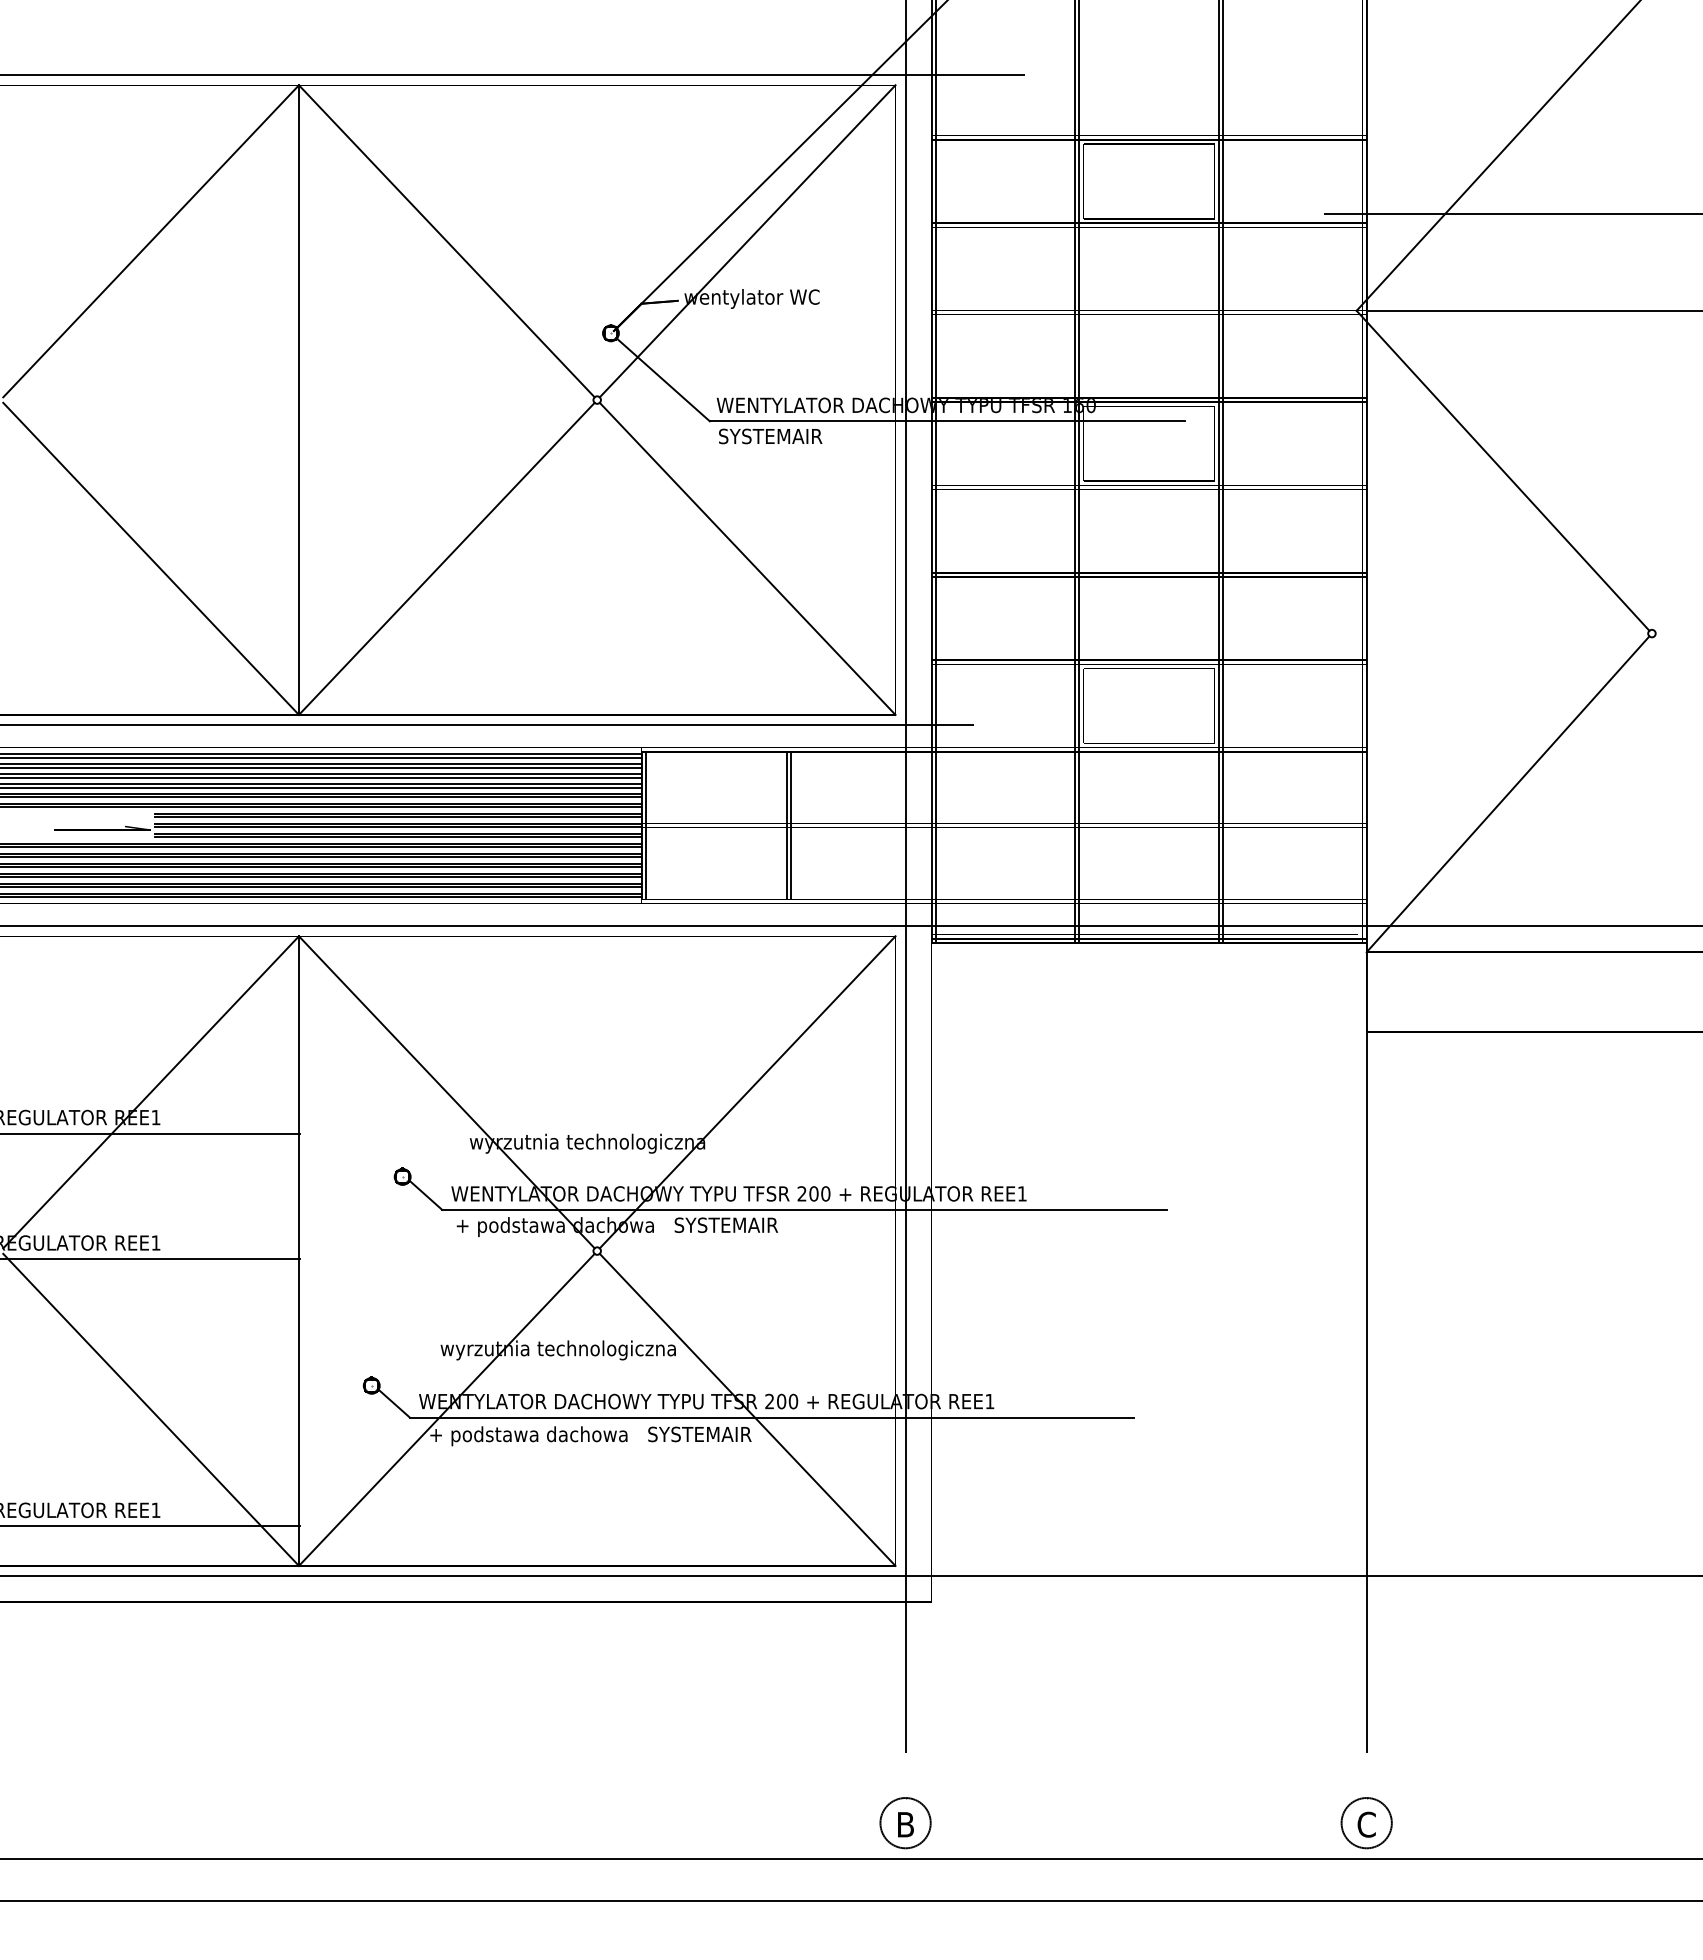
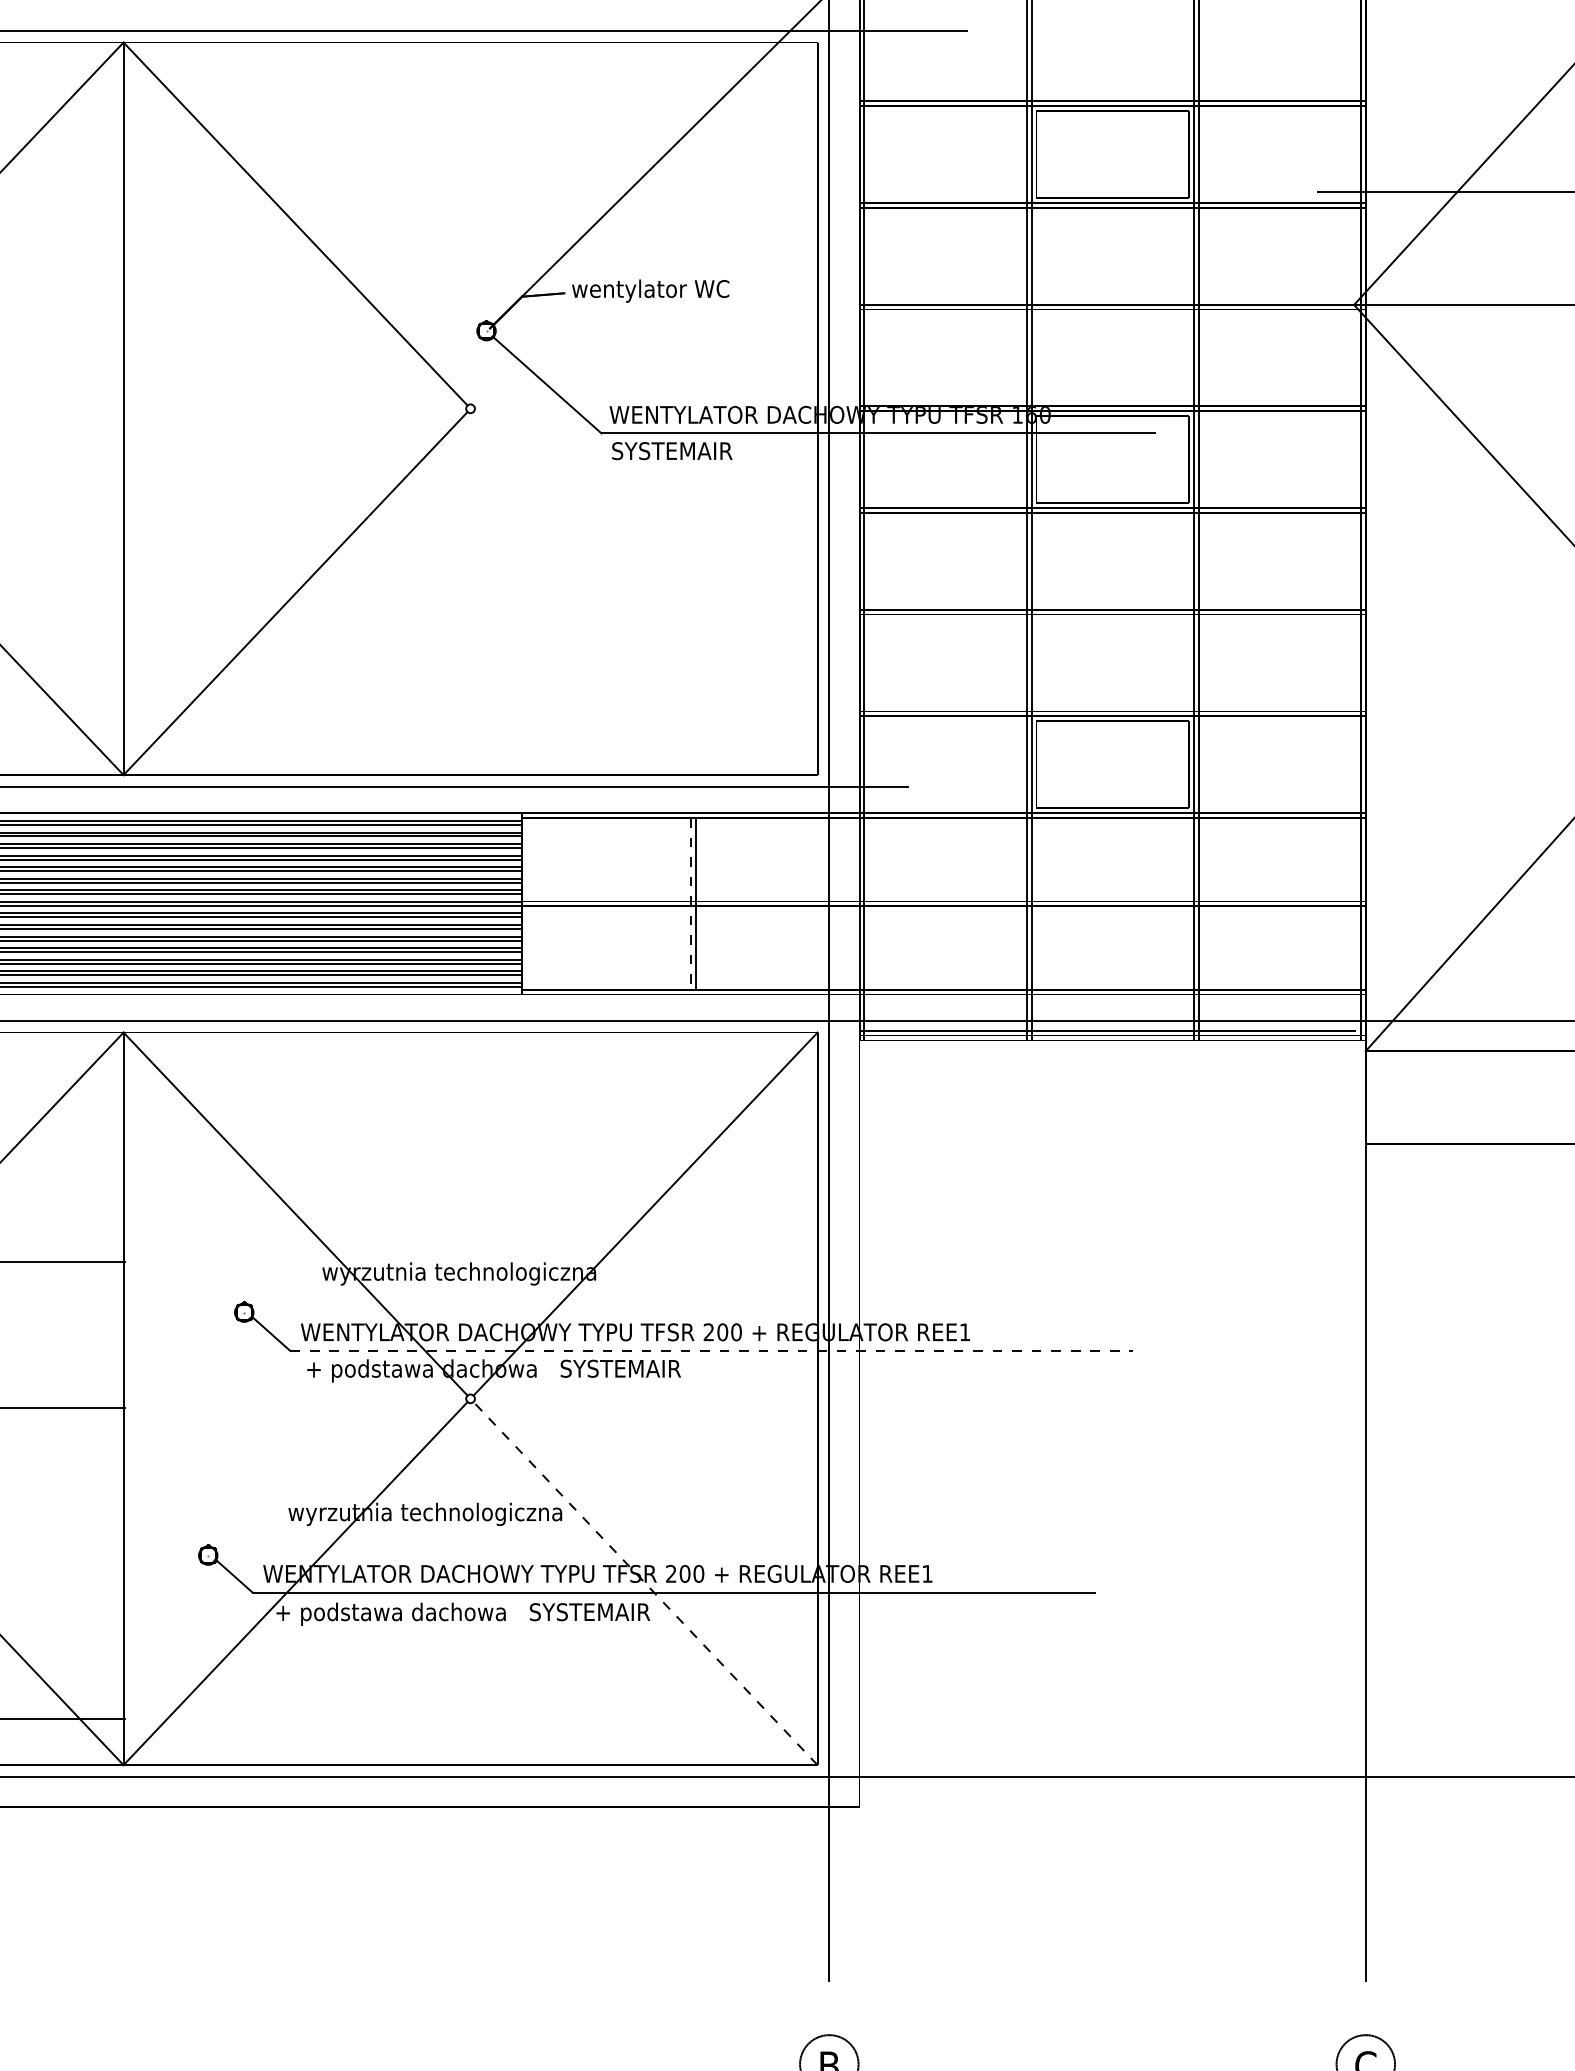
line: (747, 241) -> (645, 224), removed
line: (747, 558) -> (645, 593), removed
line: (645, 825) -> (526, 903), removed
line: (786, 825) -> (690, 903), solid -> dashed
line: (805, 1209) -> (712, 1350), solid -> dashed
line: (747, 1409) -> (645, 1583), solid -> dashed

